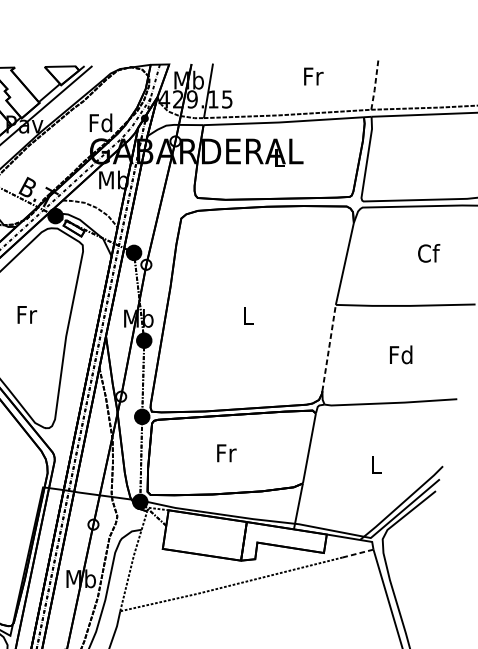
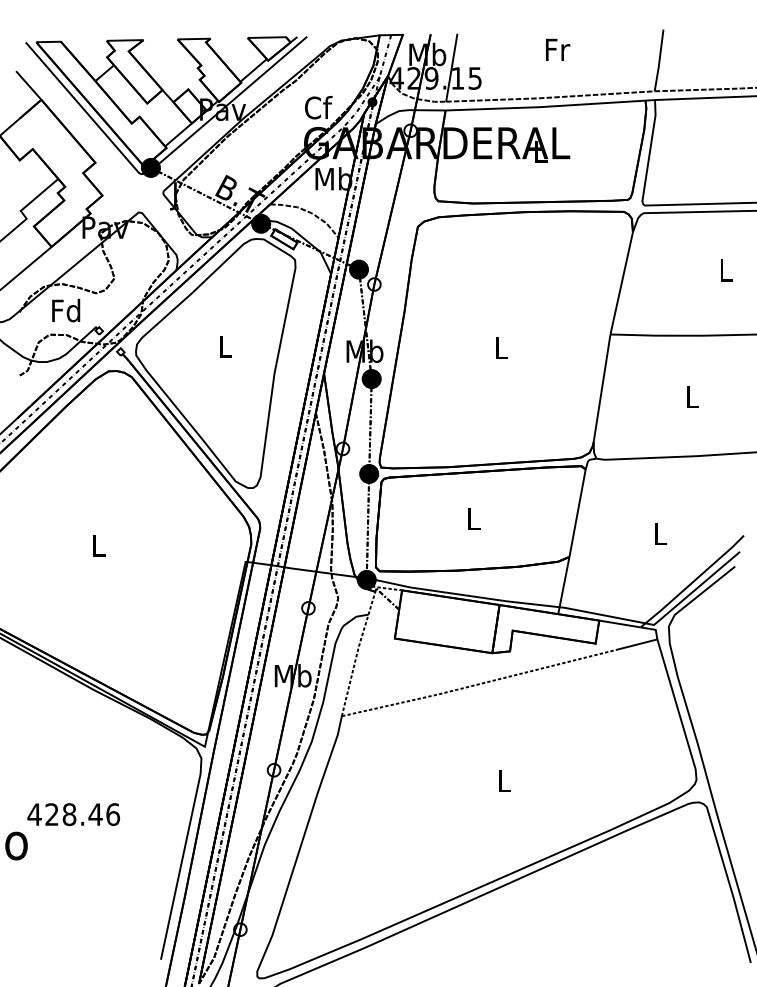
text: (314, 76) -> (558, 49), moved
line: (375, 85) -> (659, 60), dashed -> solid
text: (100, 122) -> (317, 107), Fd -> Cf
text: (428, 252) -> (726, 269), Cf -> L
text: (27, 314) -> (226, 346), Fr -> L
line: (329, 347) -> (602, 387), dashed -> solid
text: (400, 354) -> (691, 396), Fd -> L
text: (226, 453) -> (474, 519), Fr -> L
line: (358, 553) -> (638, 644), dashed -> solid

